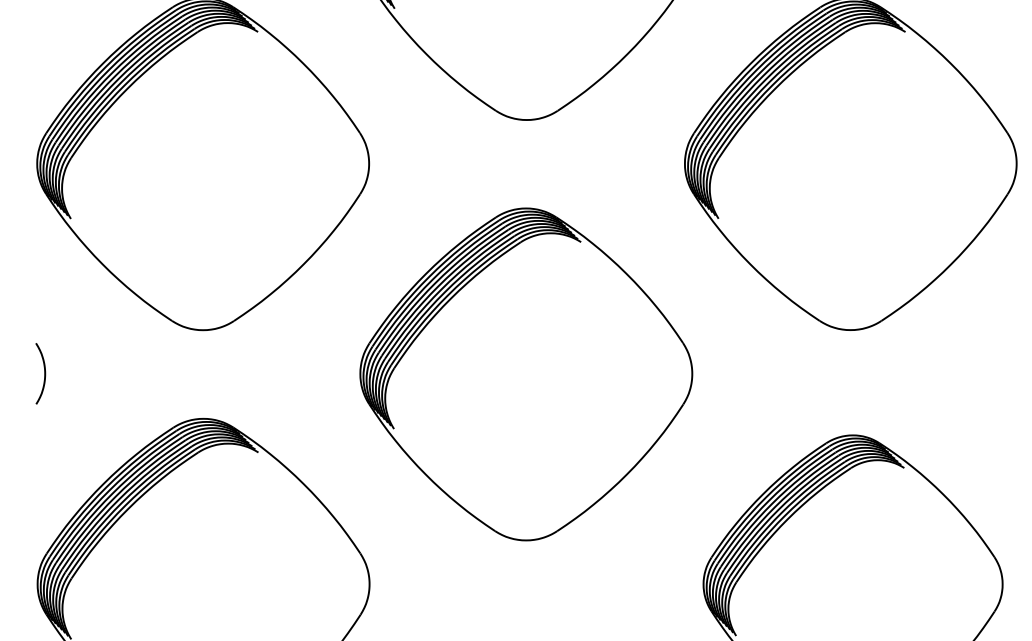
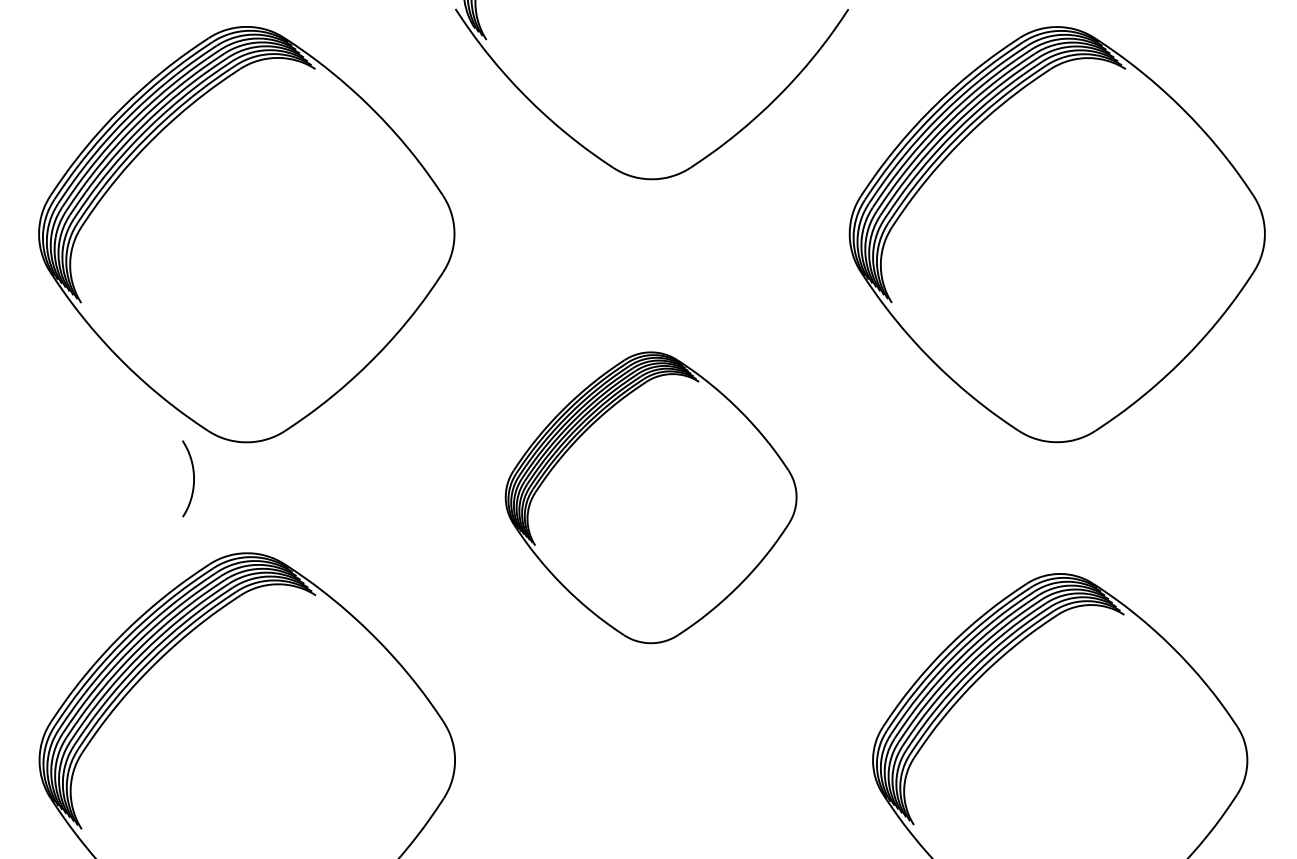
curve: (44, 373) -> (193, 478), moved
part: (525, 374) -> (650, 497), size x0.7

